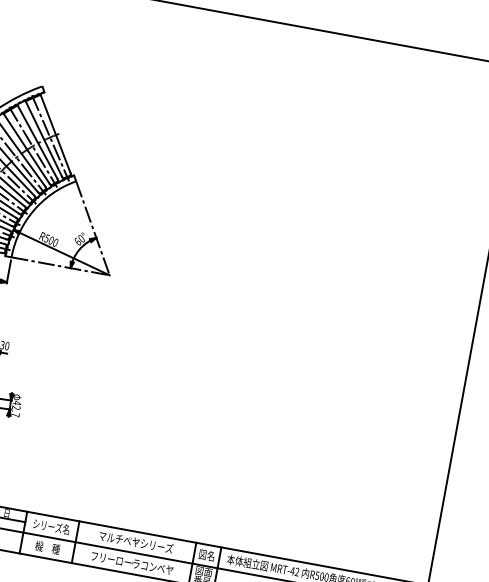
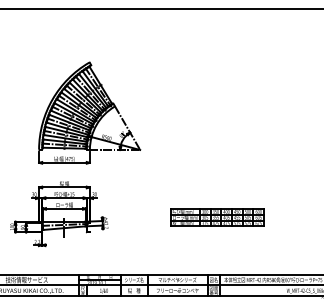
part: (236, 434) -> (217, 217), added

